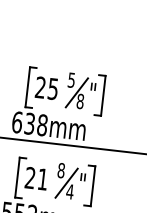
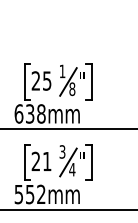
text: (71, 80) -> (62, 71), 5 -> 1
text: (61, 170) -> (62, 151), 8 -> 3

